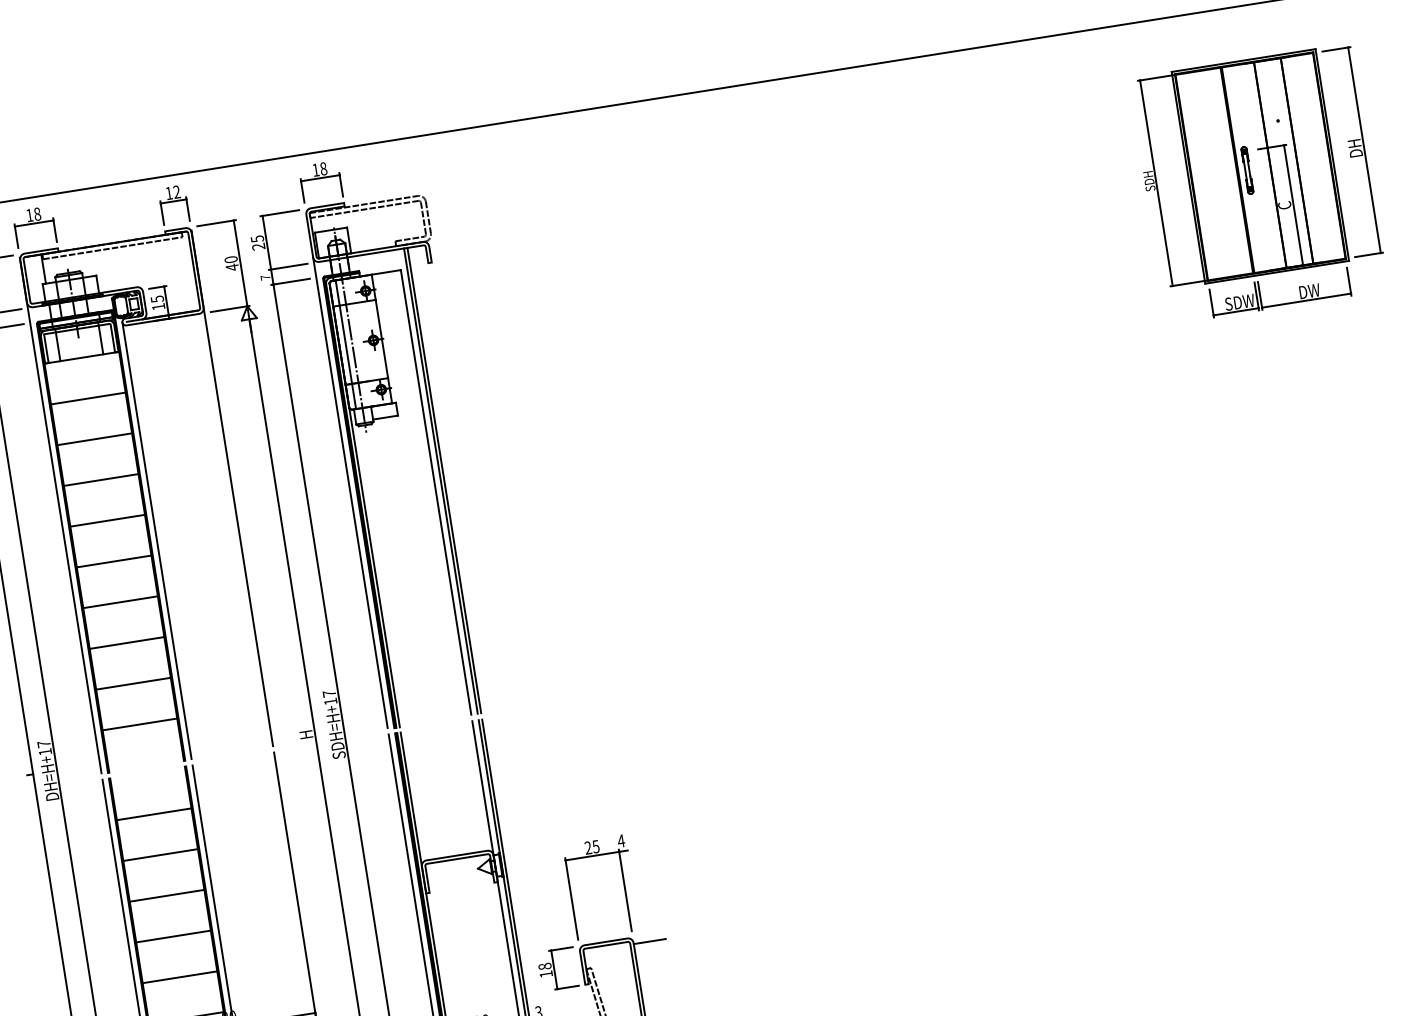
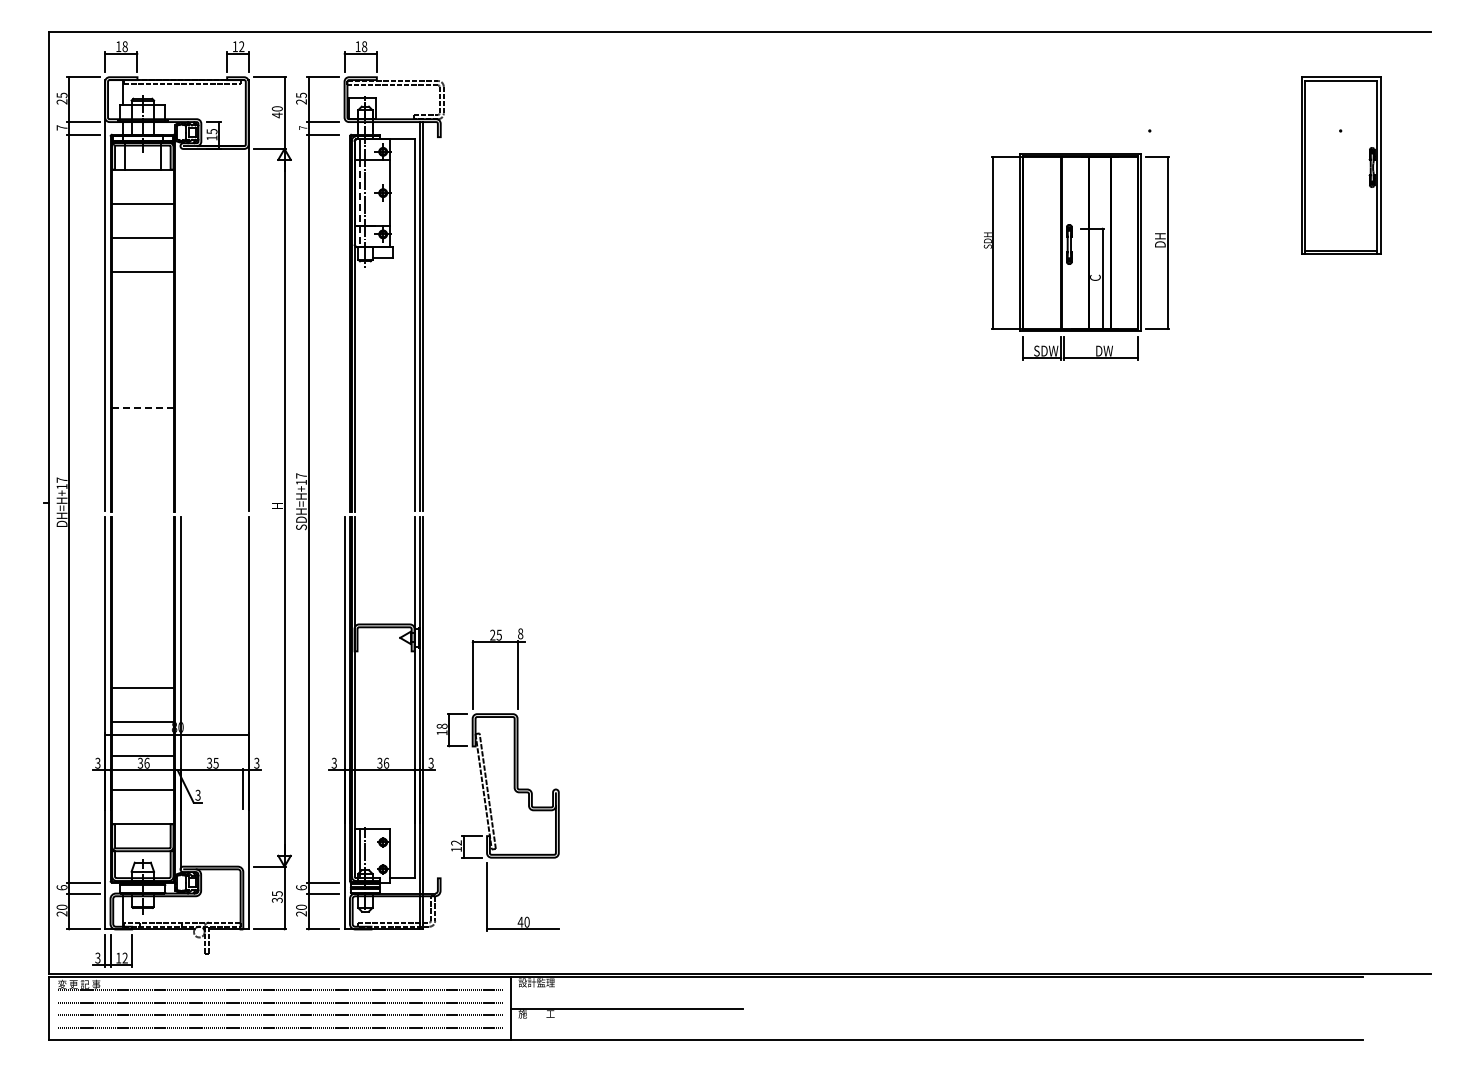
part: (1258, 183) -> (1076, 256), moved
line: (348, 358) -> (360, 204), solid -> dashed
line: (350, 492) -> (344, 314), removed
line: (107, 520) -> (142, 305), removed
line: (156, 540) -> (180, 328), removed
line: (113, 562) -> (142, 340), removed
line: (120, 602) -> (142, 374), removed
line: (127, 643) -> (143, 408), solid -> dashed
line: (133, 683) -> (142, 442), removed
line: (139, 724) -> (142, 476), removed
line: (153, 814) -> (142, 551), removed
text: (621, 840) -> (520, 633), 4 -> 8
line: (160, 854) -> (142, 585), removed
line: (166, 895) -> (142, 619), removed
line: (173, 936) -> (142, 653), removed
line: (649, 941) -> (530, 719), removed

